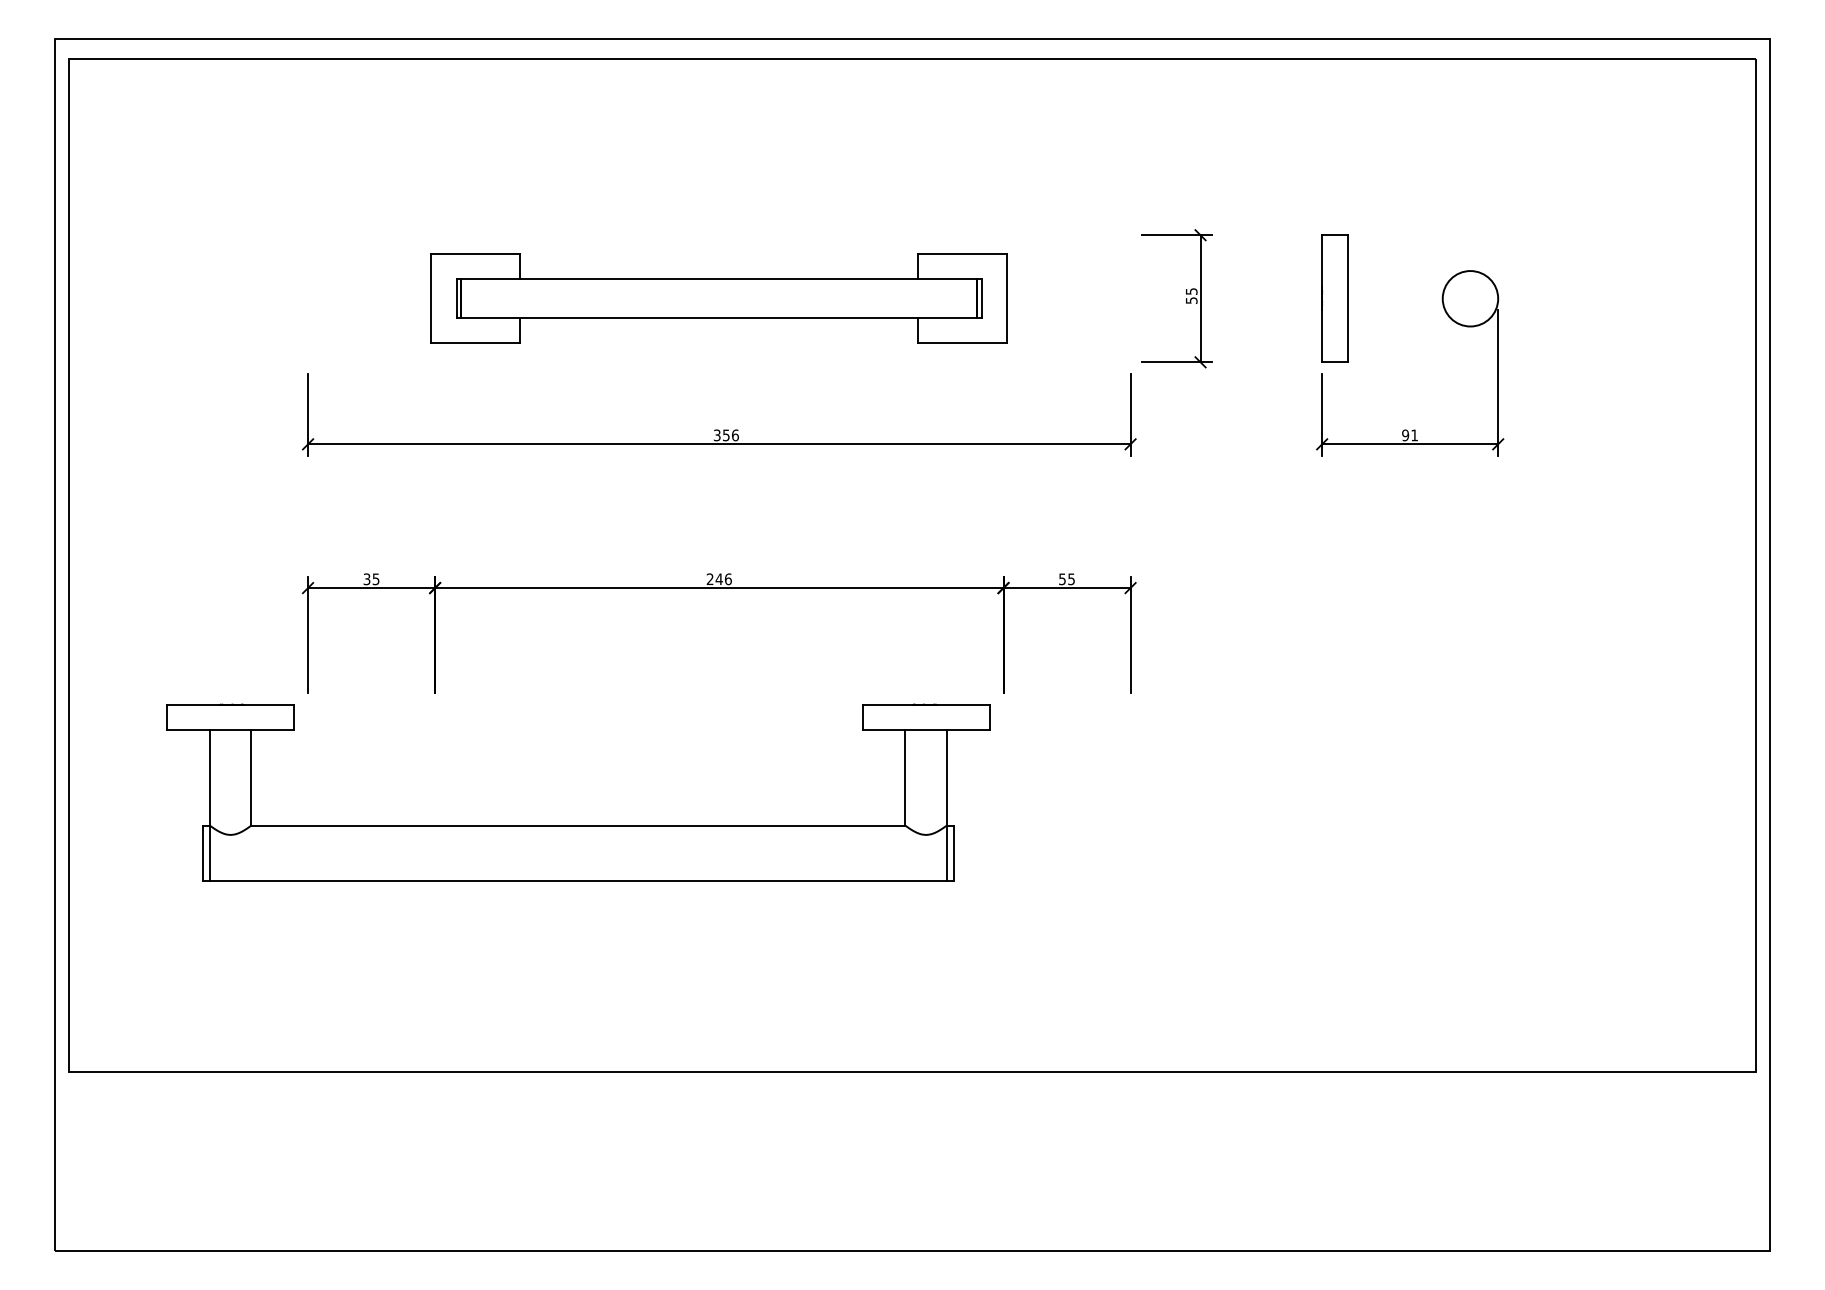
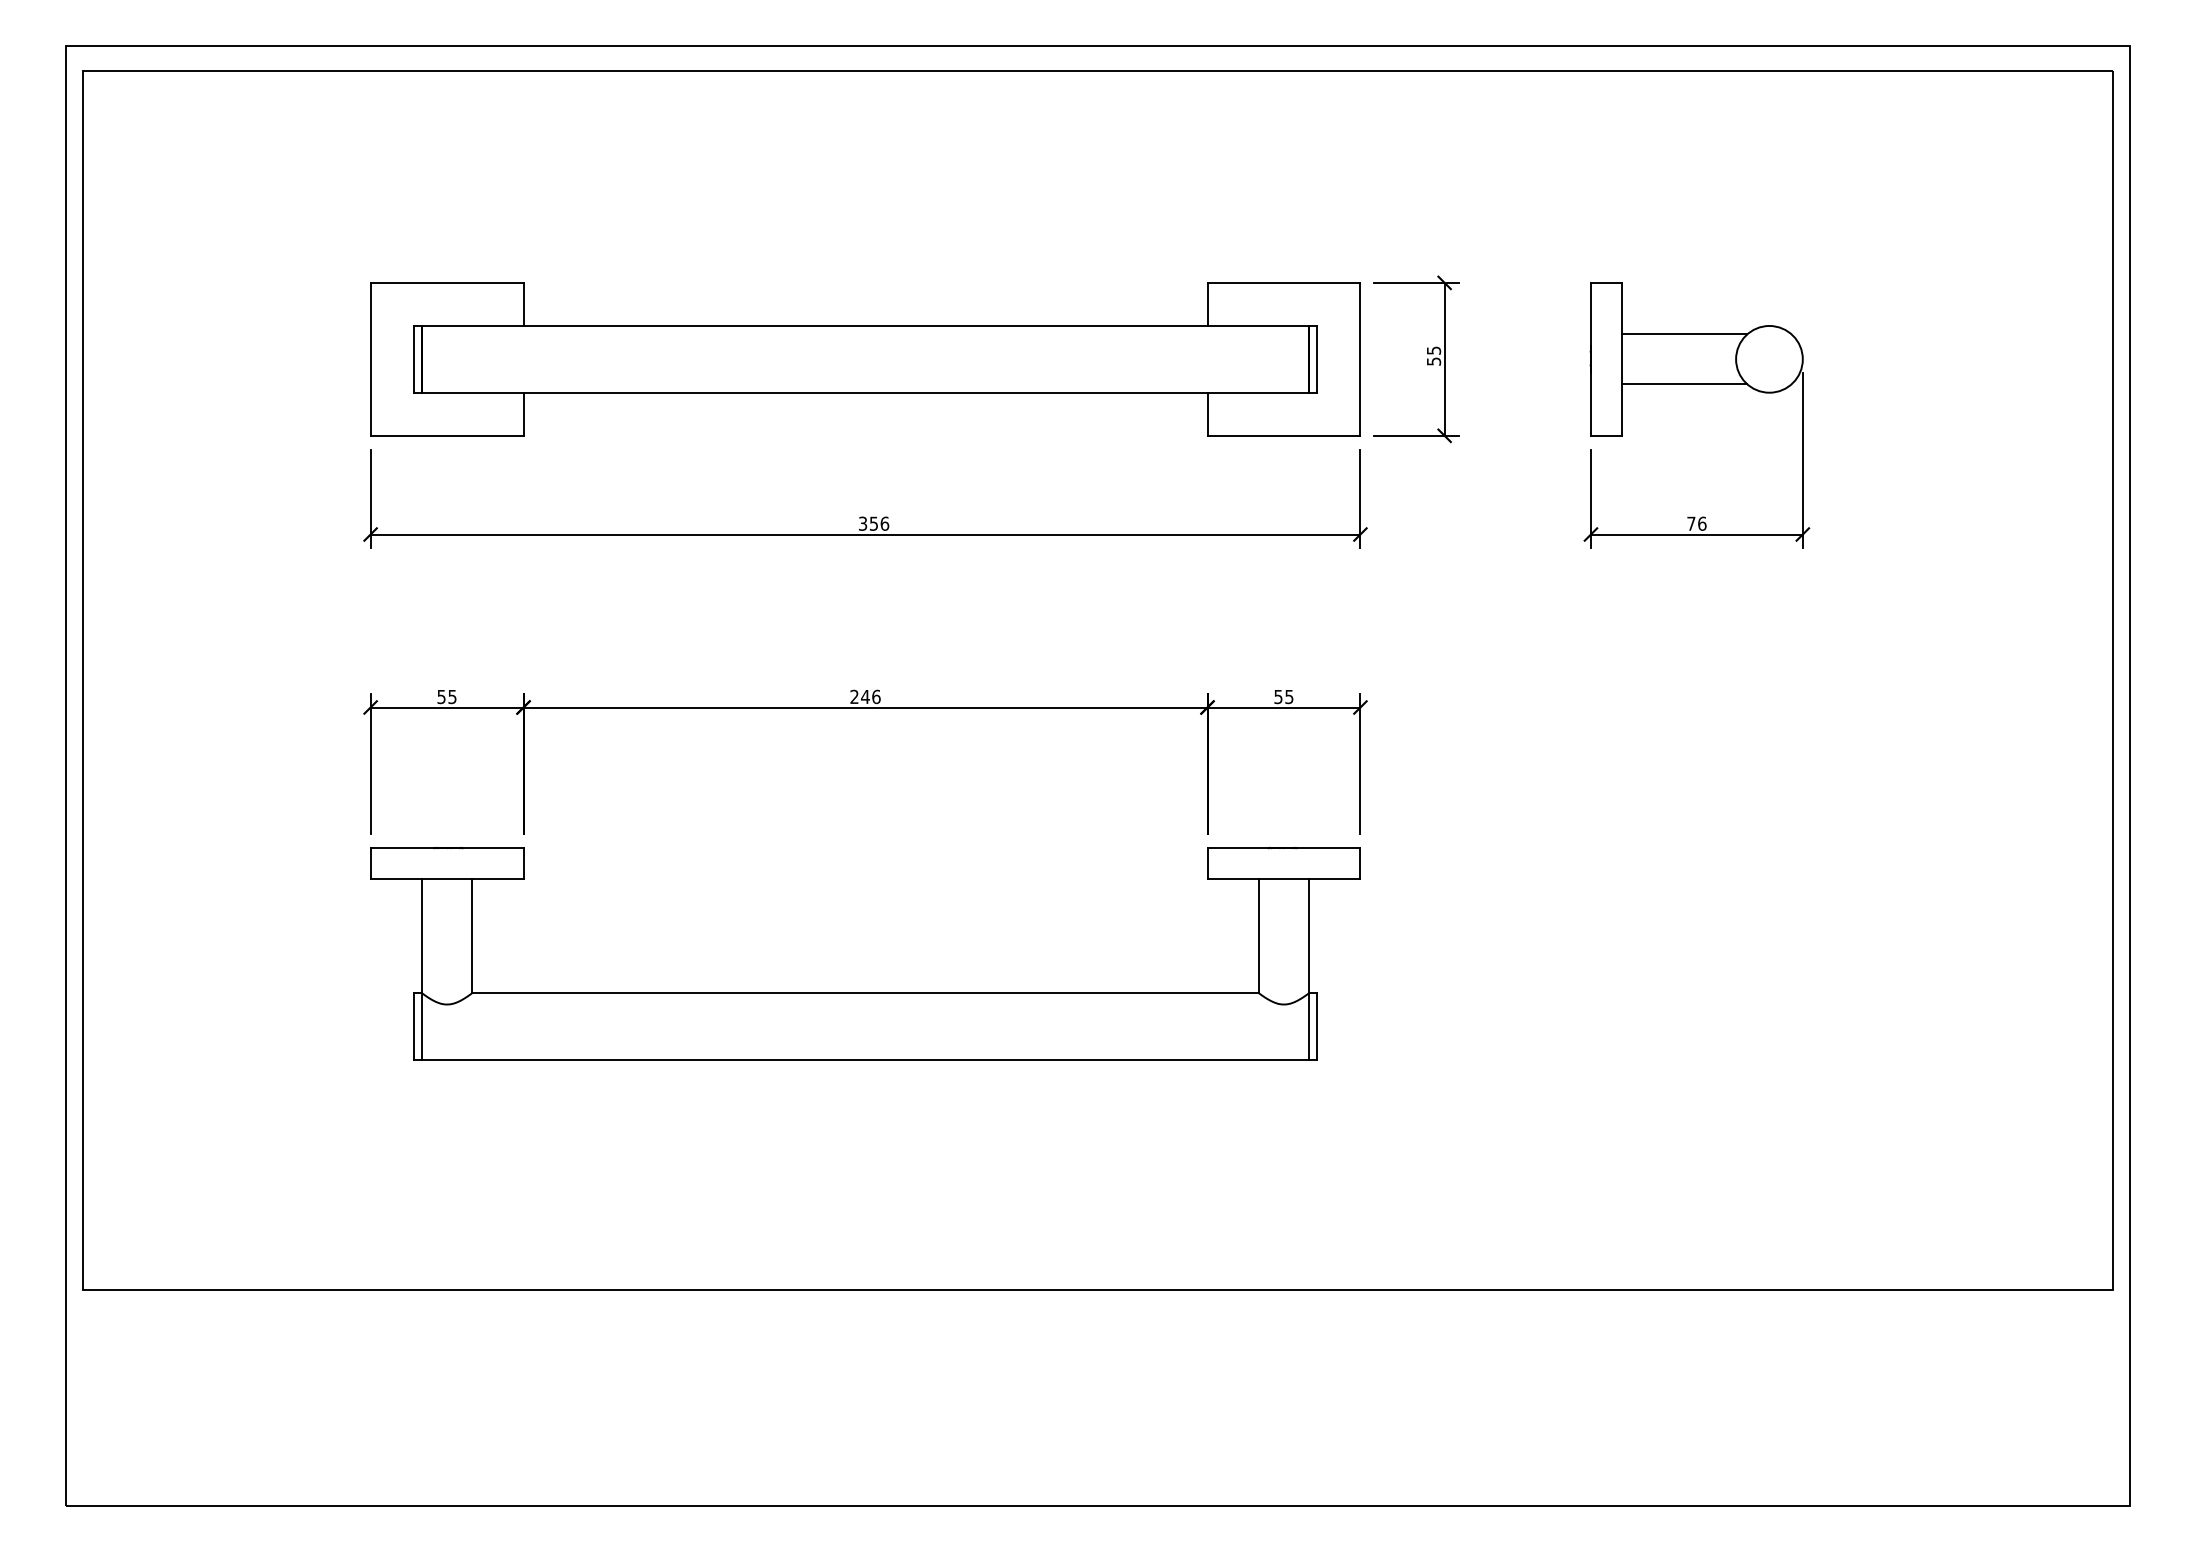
line: (1399, 277) -> (1684, 333), added
part: (719, 298) -> (865, 359), size x1.43
line: (1399, 319) -> (1684, 384), added
text: (1410, 435) -> (1697, 523), 91 -> 76
text: (367, 578) -> (442, 695), 35 -> 55
part: (578, 825) -> (865, 993), moved

